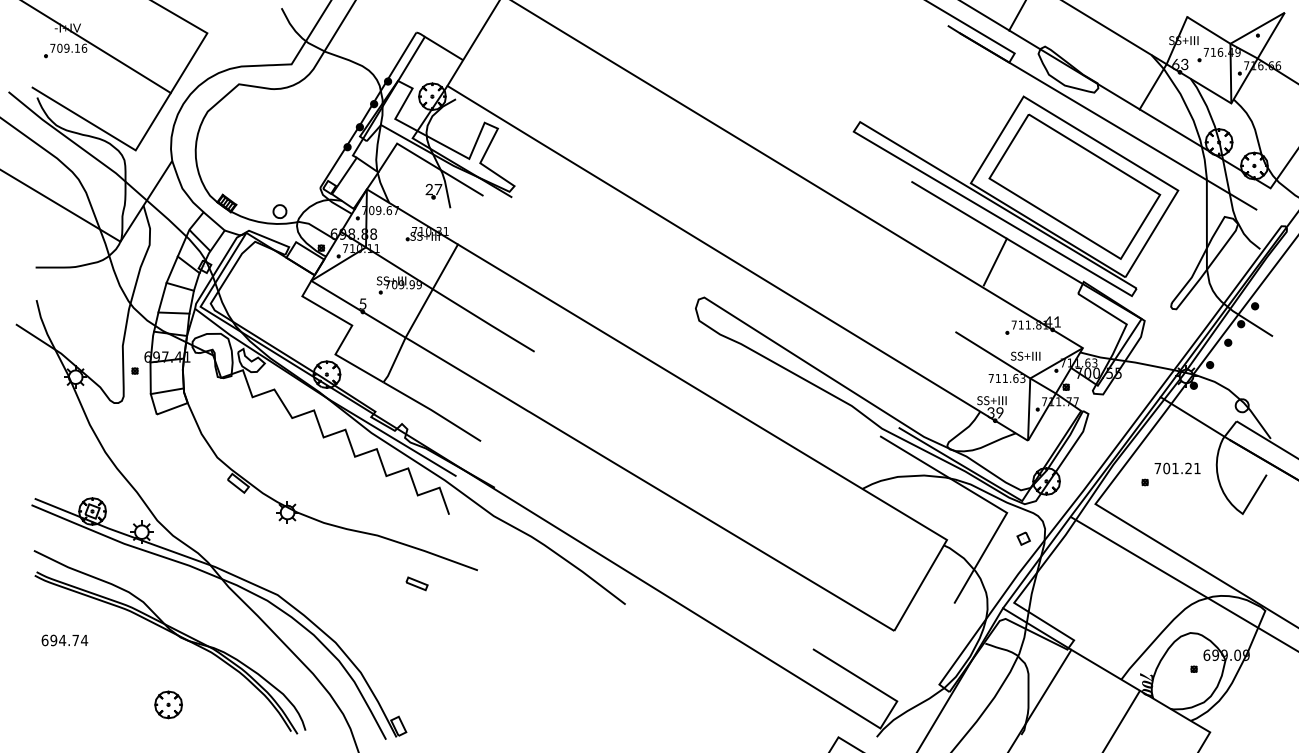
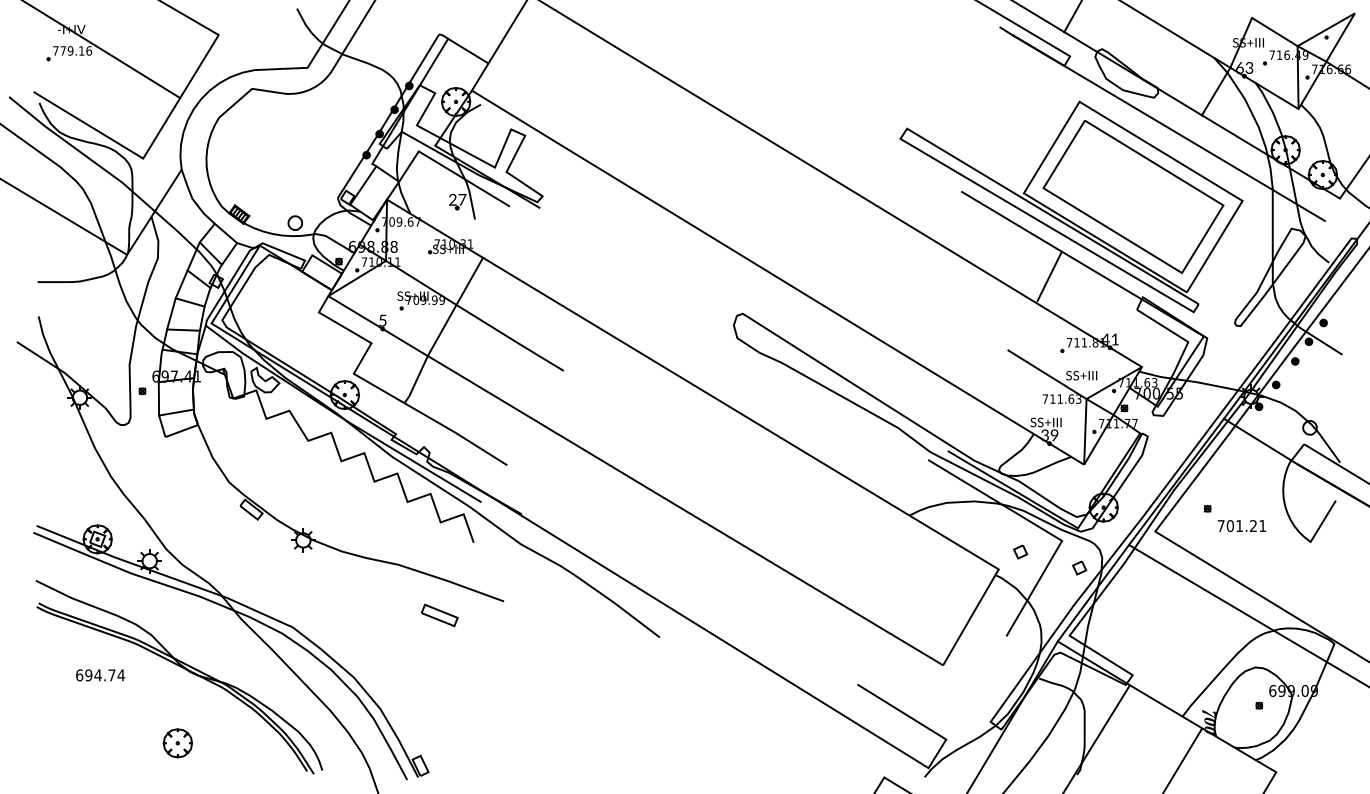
text: (60, 47) -> (63, 50), 709.16 -> 779.16
text: (1177, 468) -> (1241, 526), moved
part: (967, 523) -> (1020, 551), added
part: (416, 583) -> (439, 615), size x1.6
text: (64, 640) -> (100, 675), moved

